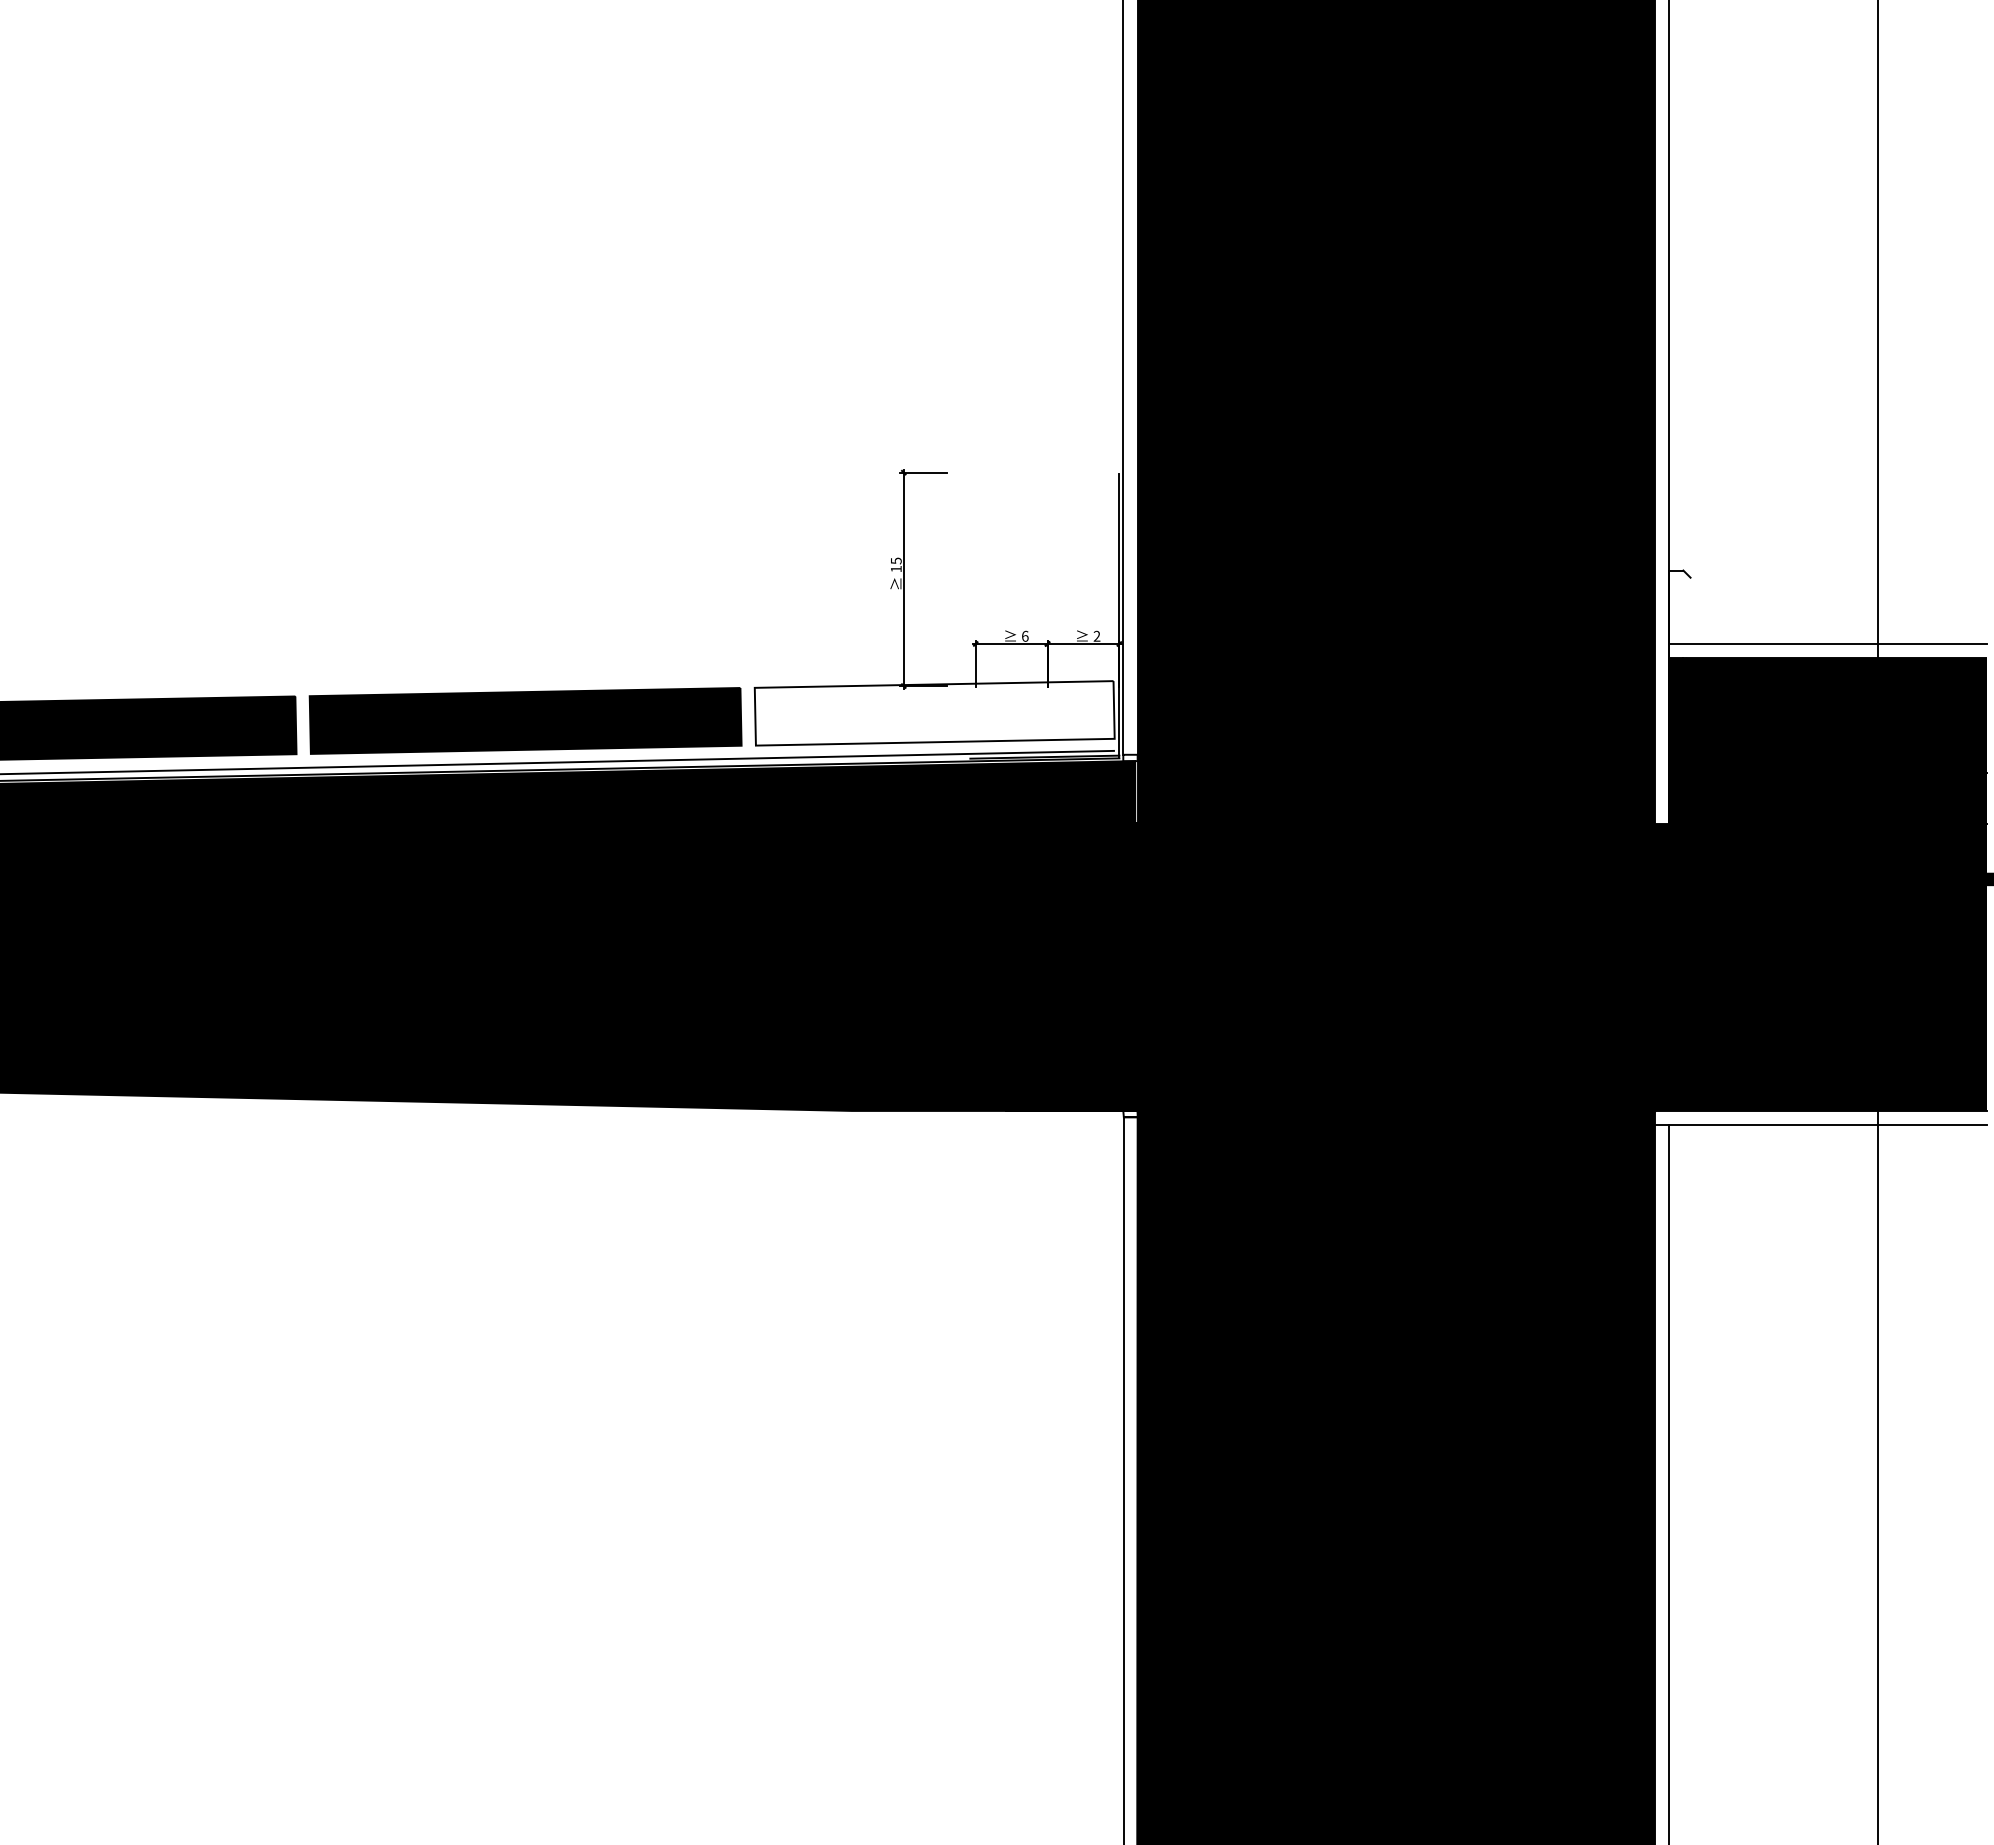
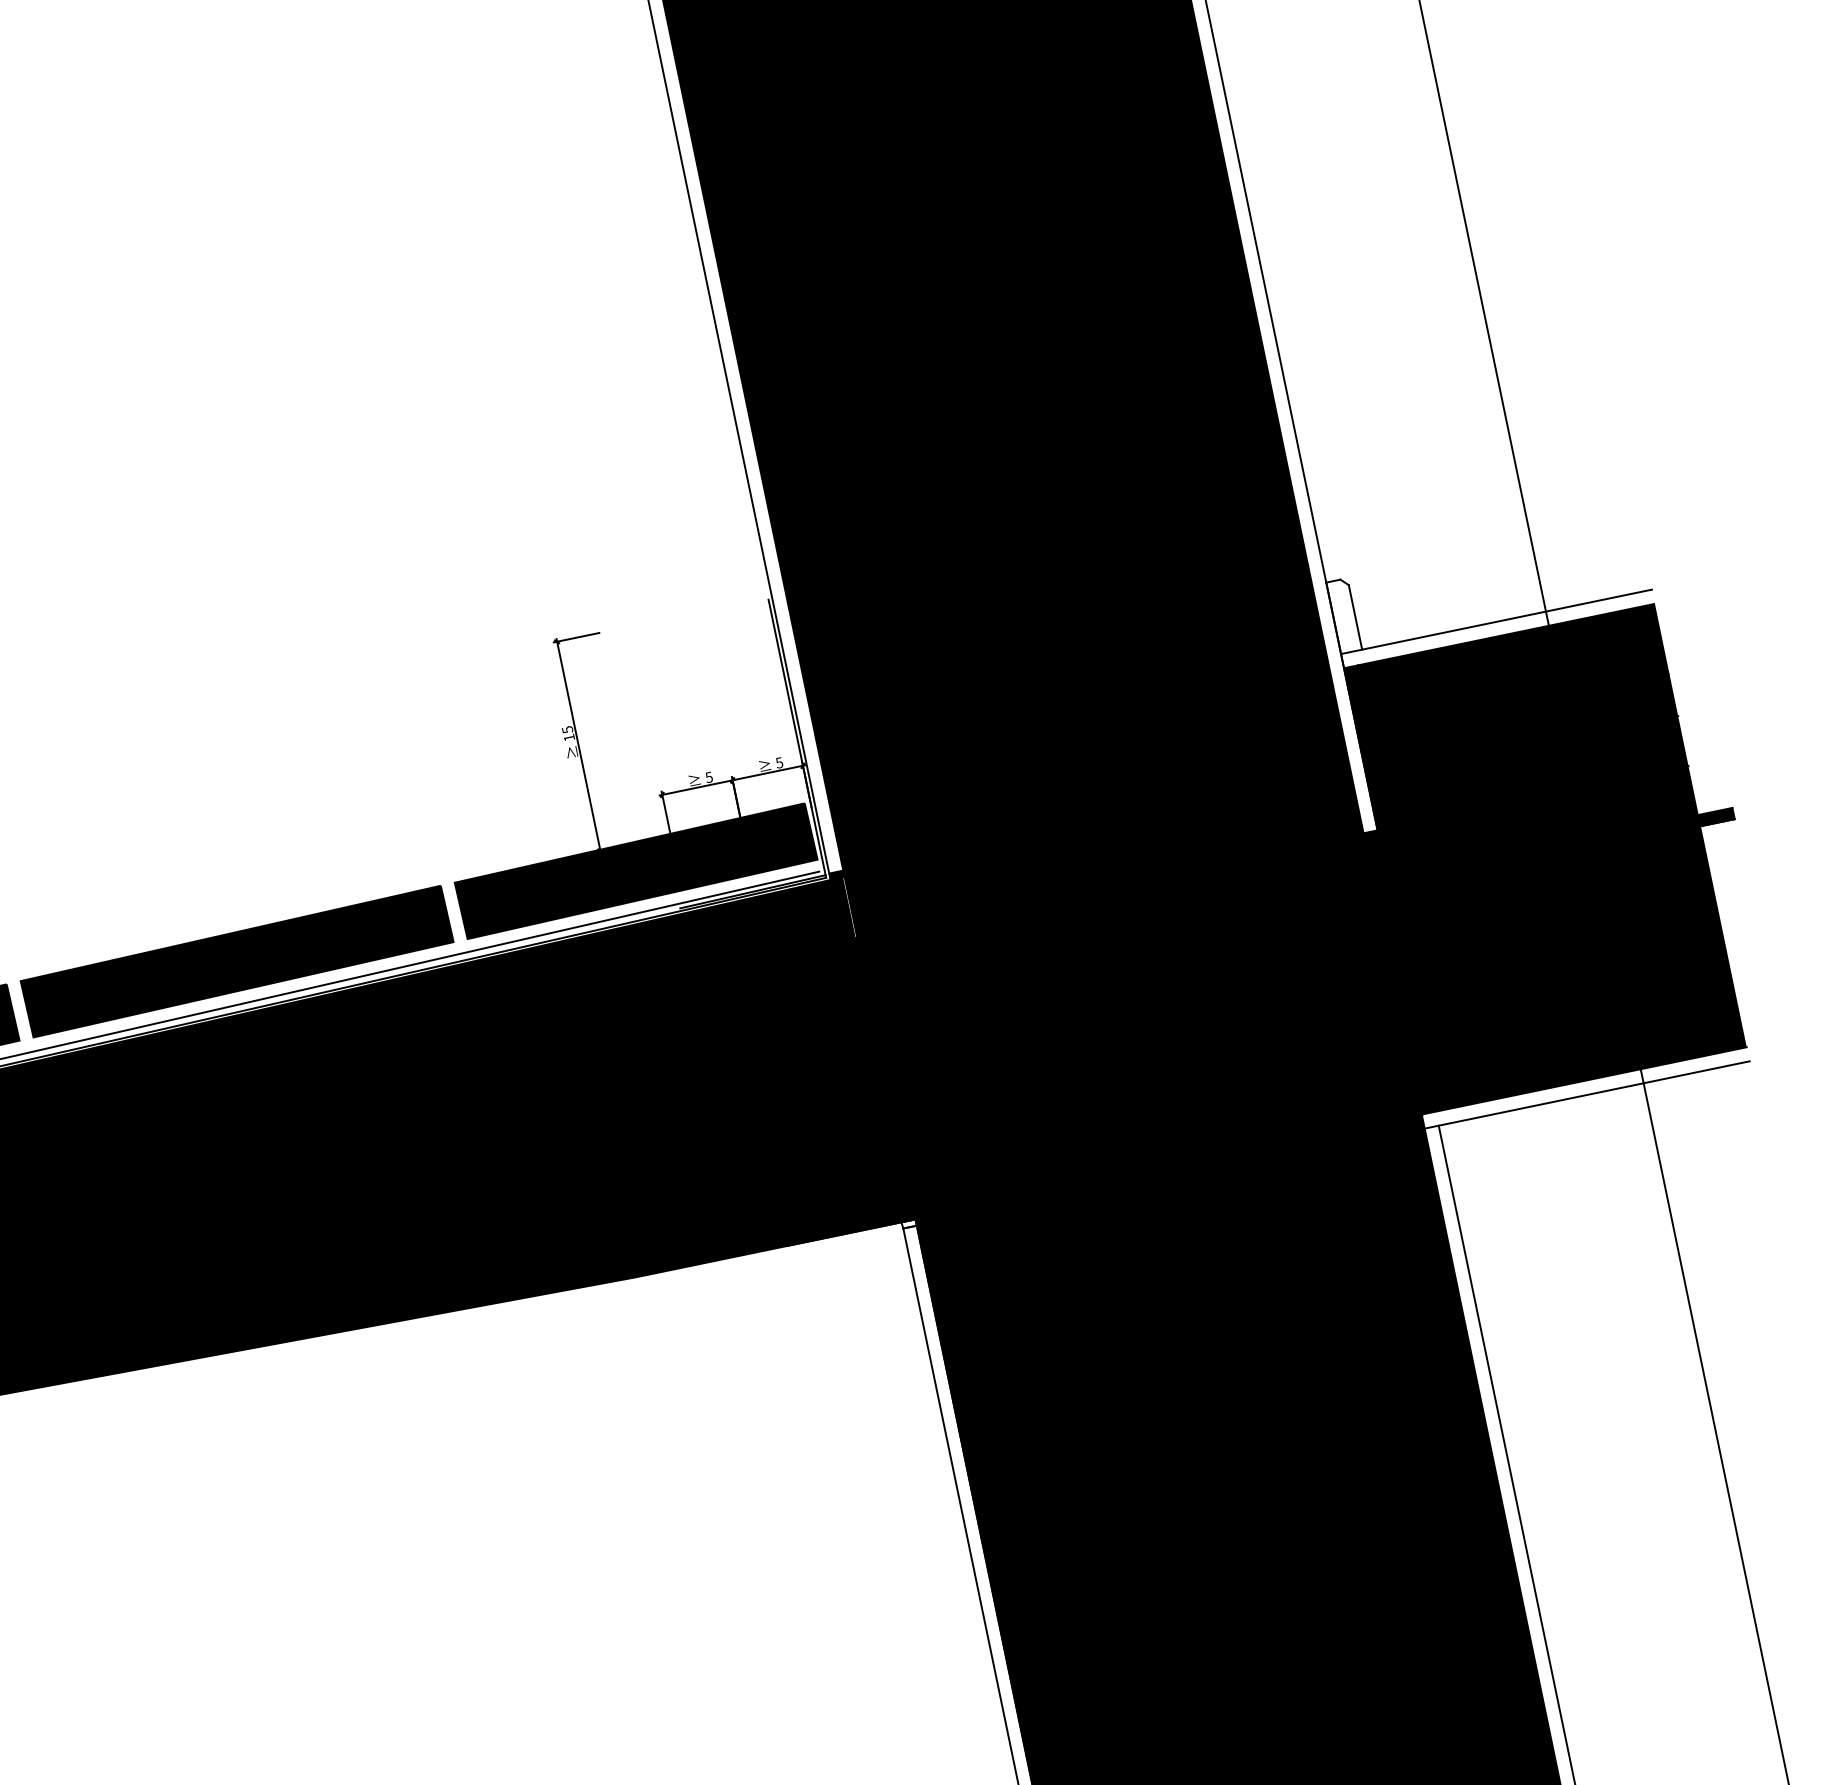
line: (1690, 610) -> (1355, 617), added
text: (1024, 635) -> (708, 776), 6 -> 5
text: (1096, 635) -> (778, 762), 2 -> 5
fill: (934, 713) -> (635, 871), added
fill: (1130, 757) -> (836, 874), added

